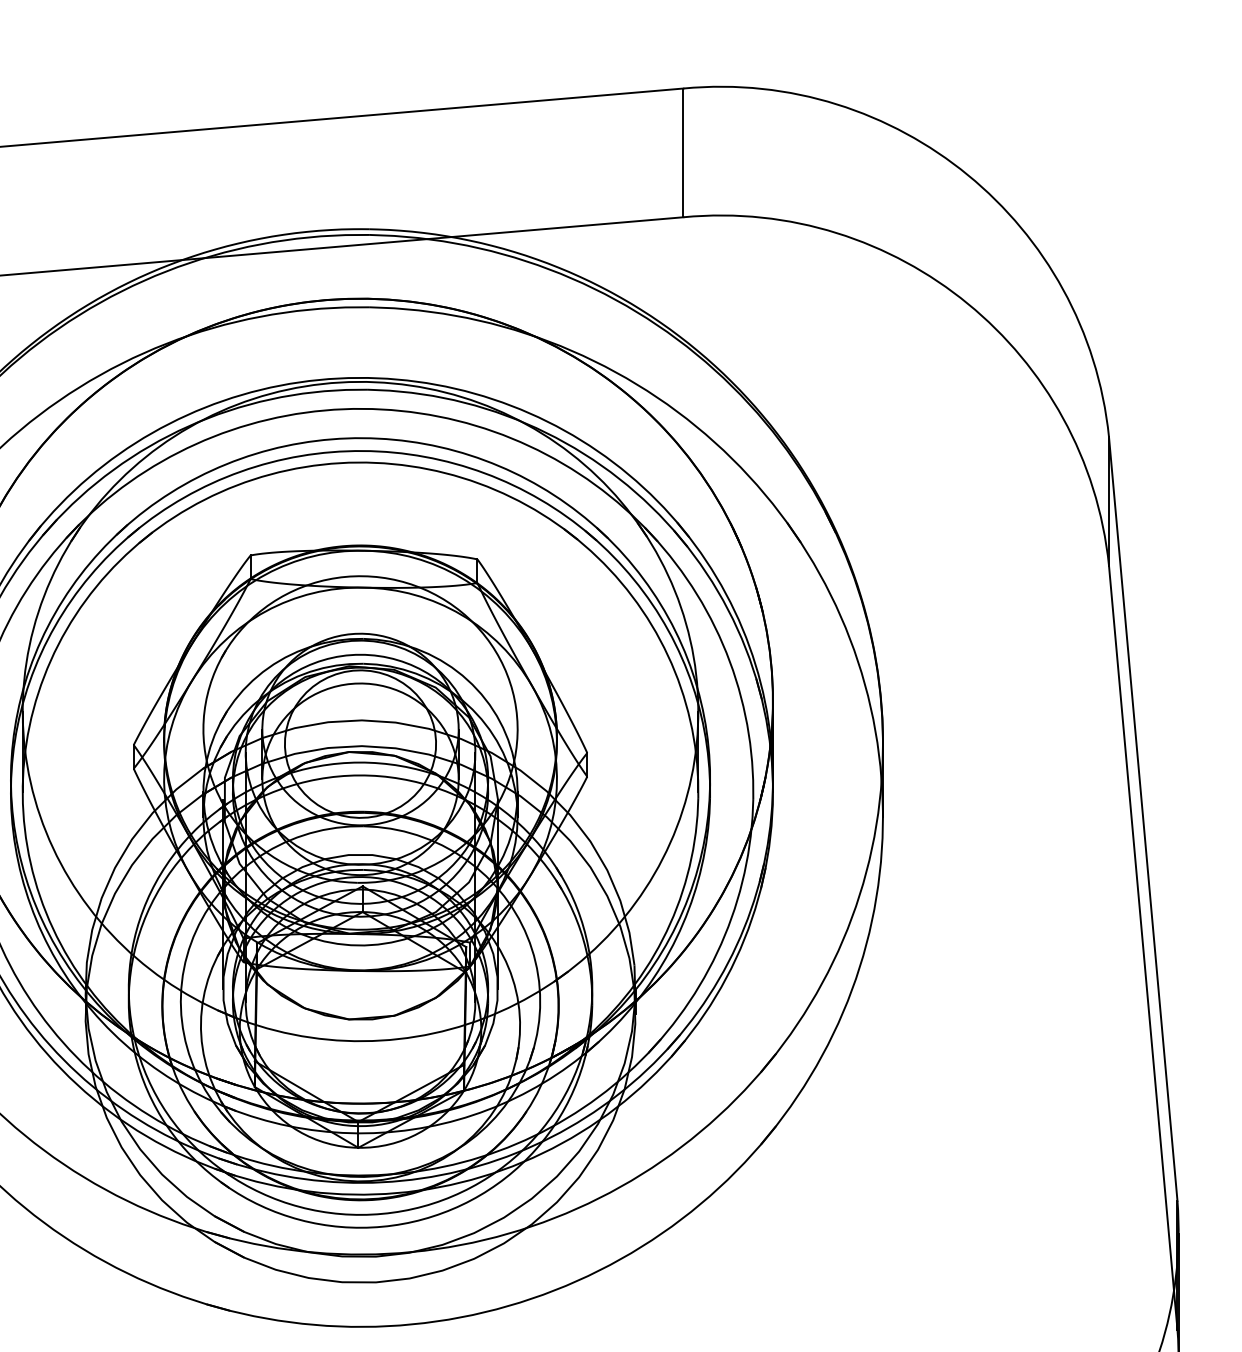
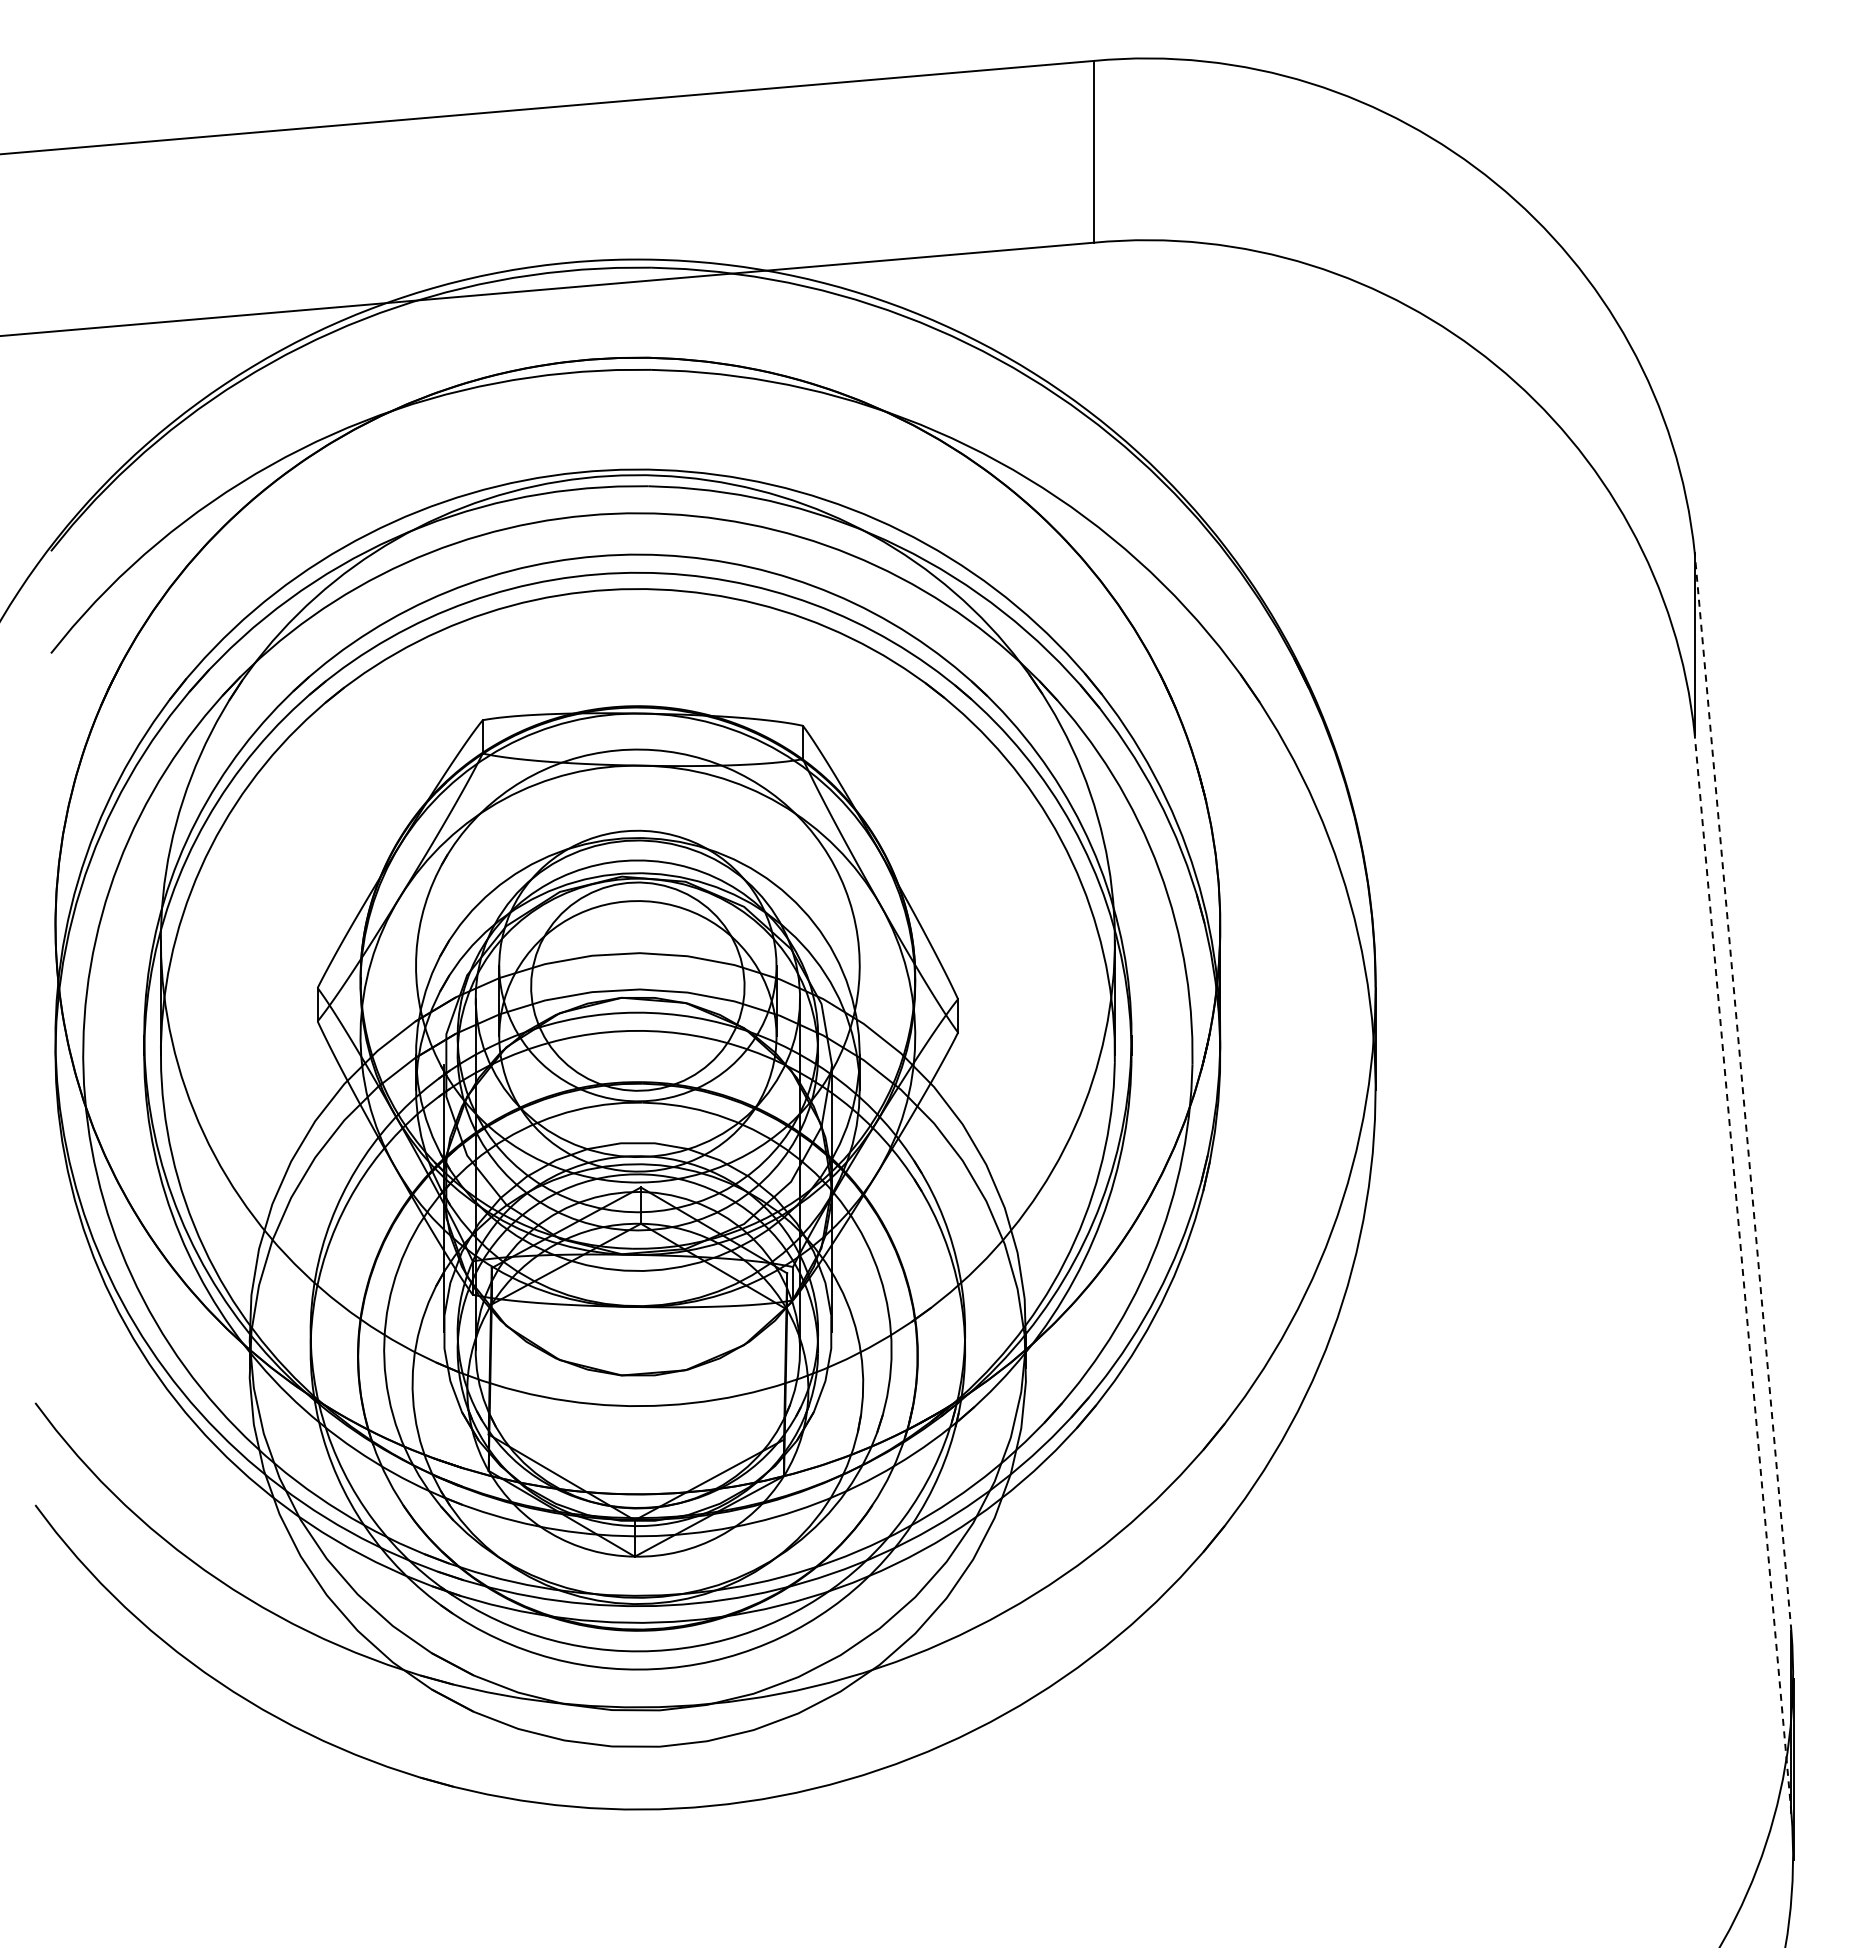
line: (1143, 818) -> (1743, 1091), solid -> dashed
line: (1143, 947) -> (1743, 1273), solid -> dashed

